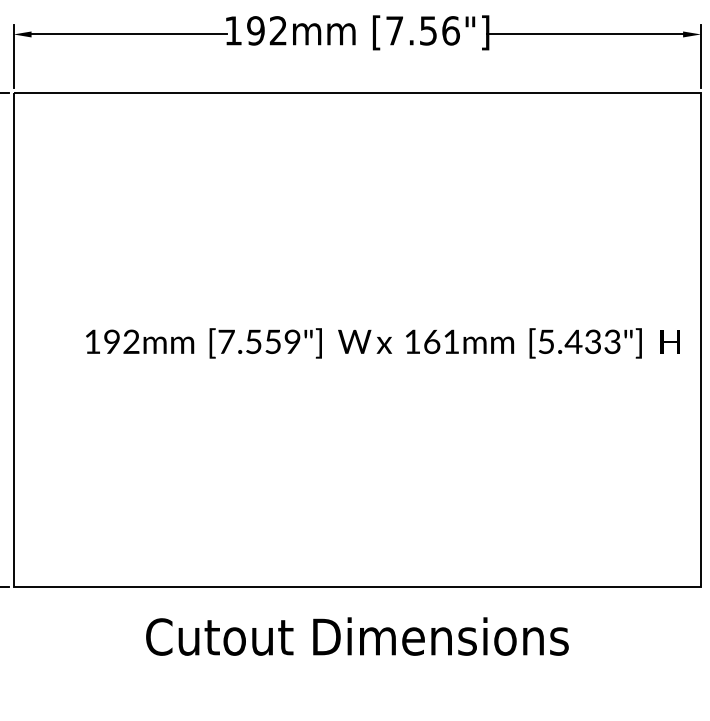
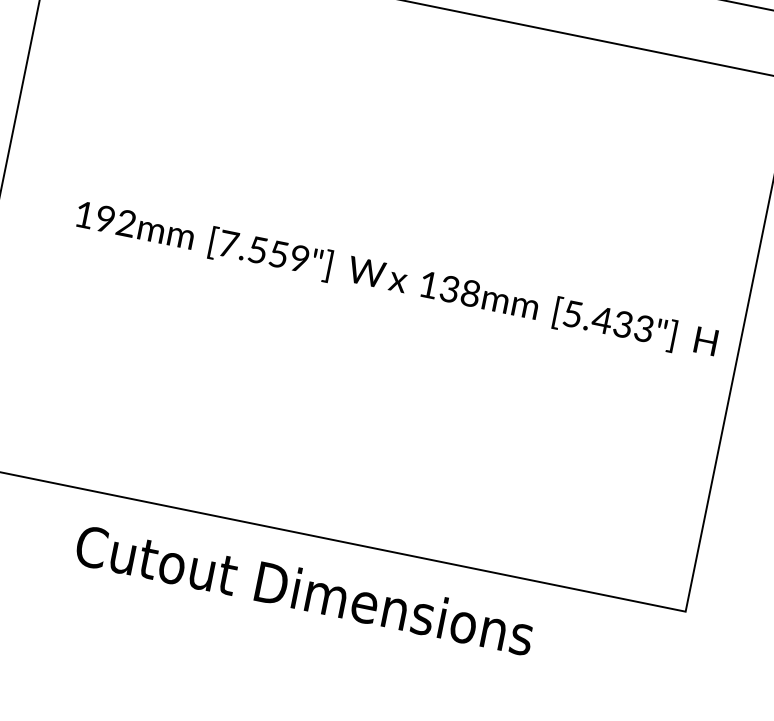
text: (441, 341) -> (460, 290), 161mm -> 138mm

